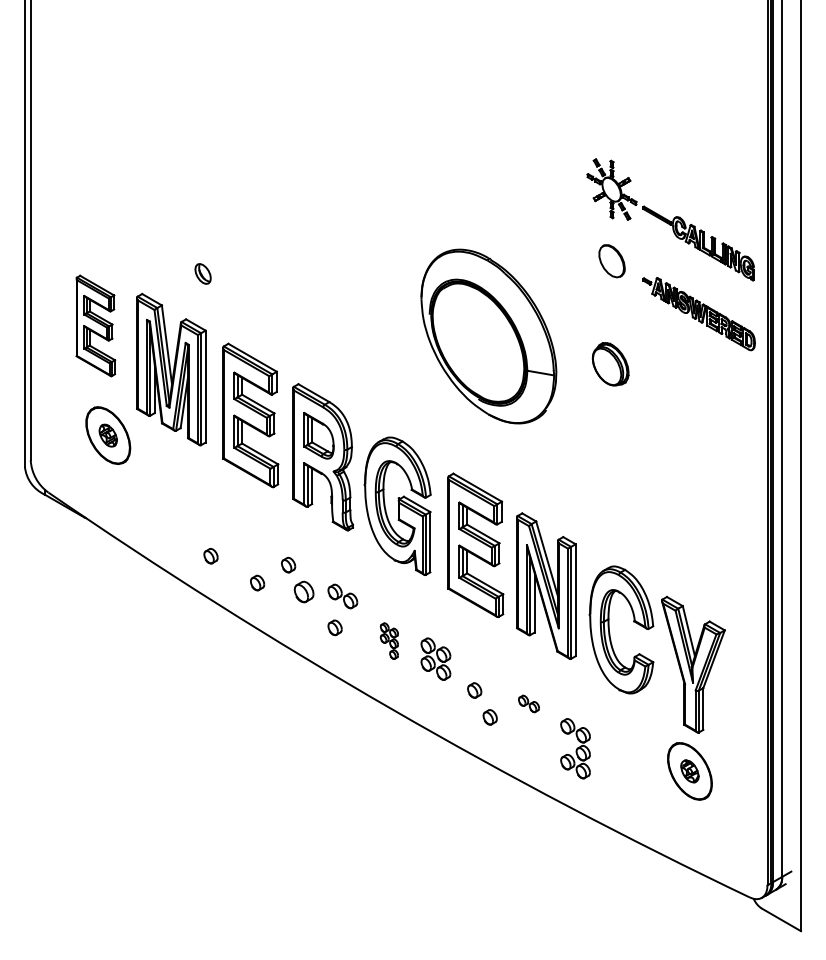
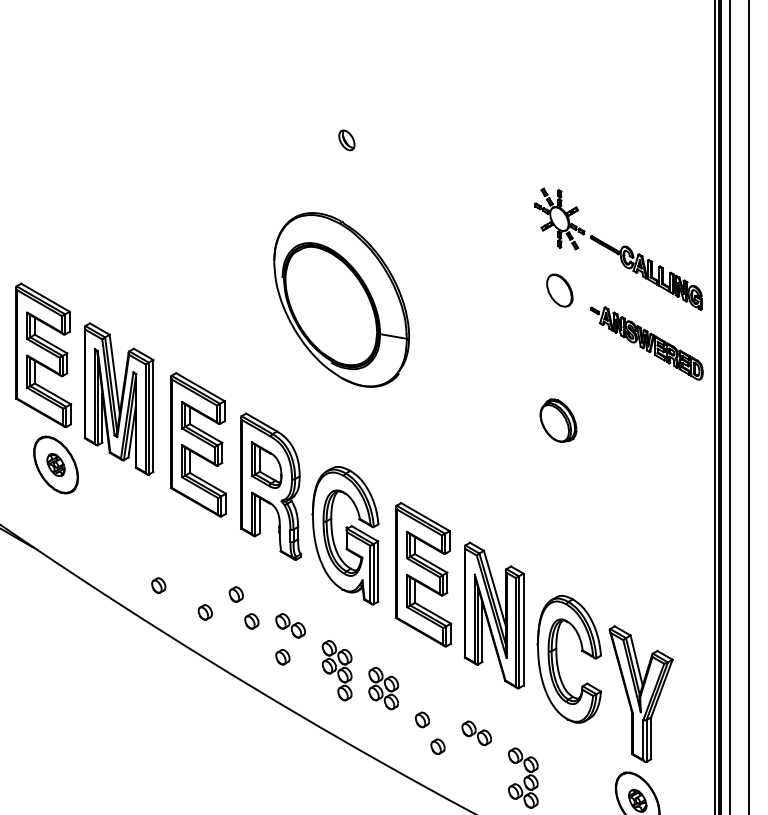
part: (202, 273) -> (346, 139), moved
part: (95, 325) -> (43, 354), size x1.43
part: (488, 336) -> (341, 299), moved
part: (610, 364) -> (558, 420), moved
part: (303, 591) -> (251, 620), size x0.71
part: (389, 640) -> (337, 669), size x1.67
part: (528, 703) -> (476, 732), size x1.43

